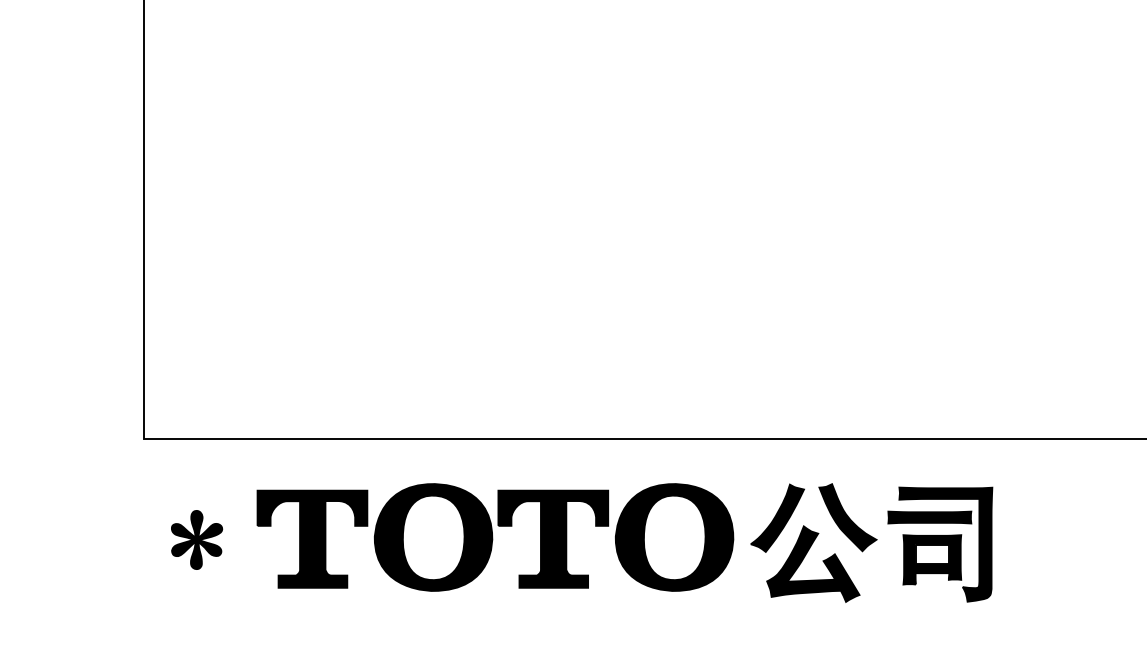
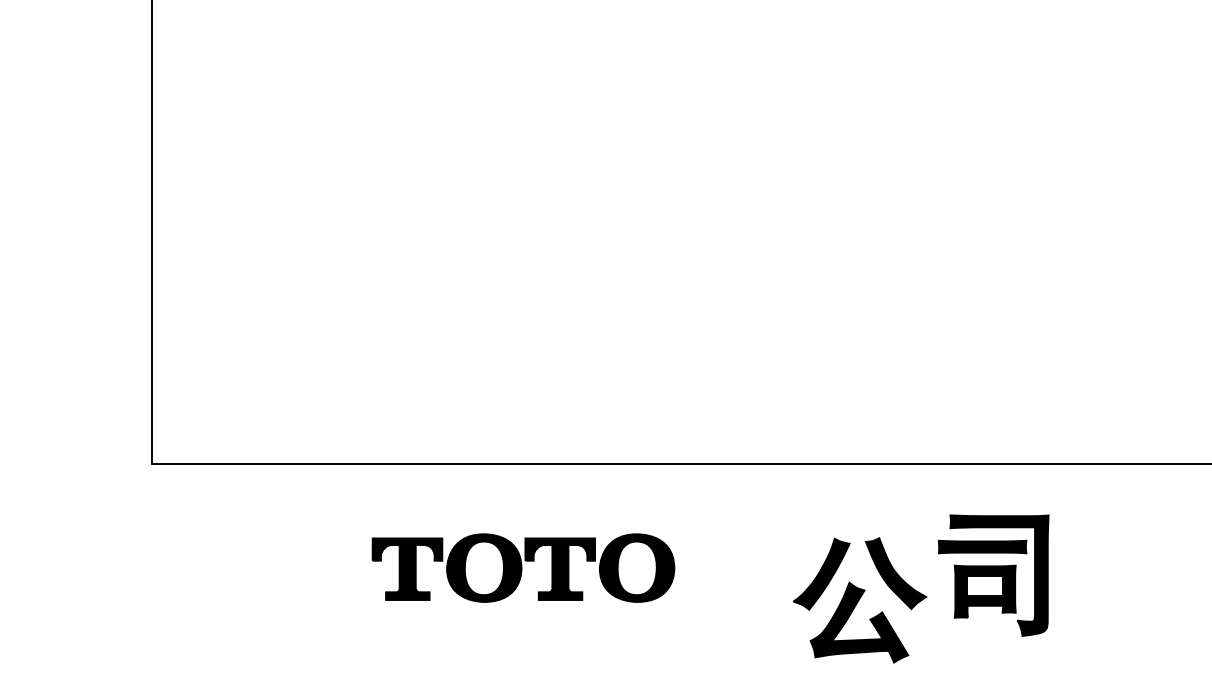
part: (495, 537) -> (523, 568), size x0.6
part: (197, 539) -> (208, 570), removed
part: (813, 542) -> (859, 599), moved

